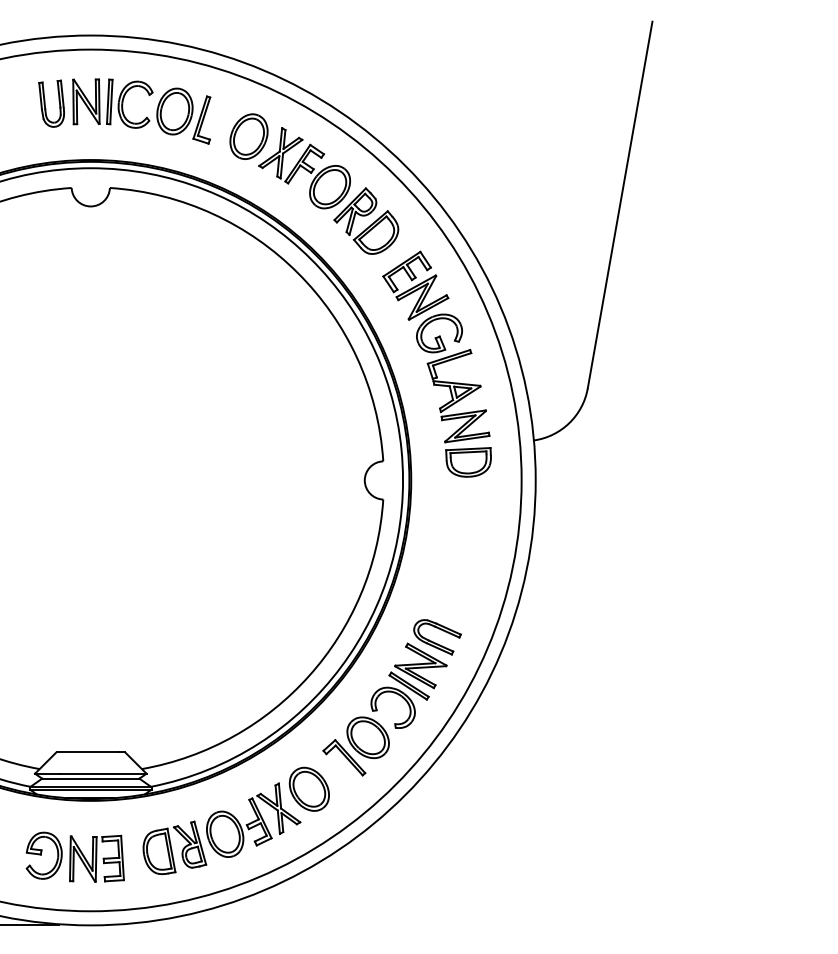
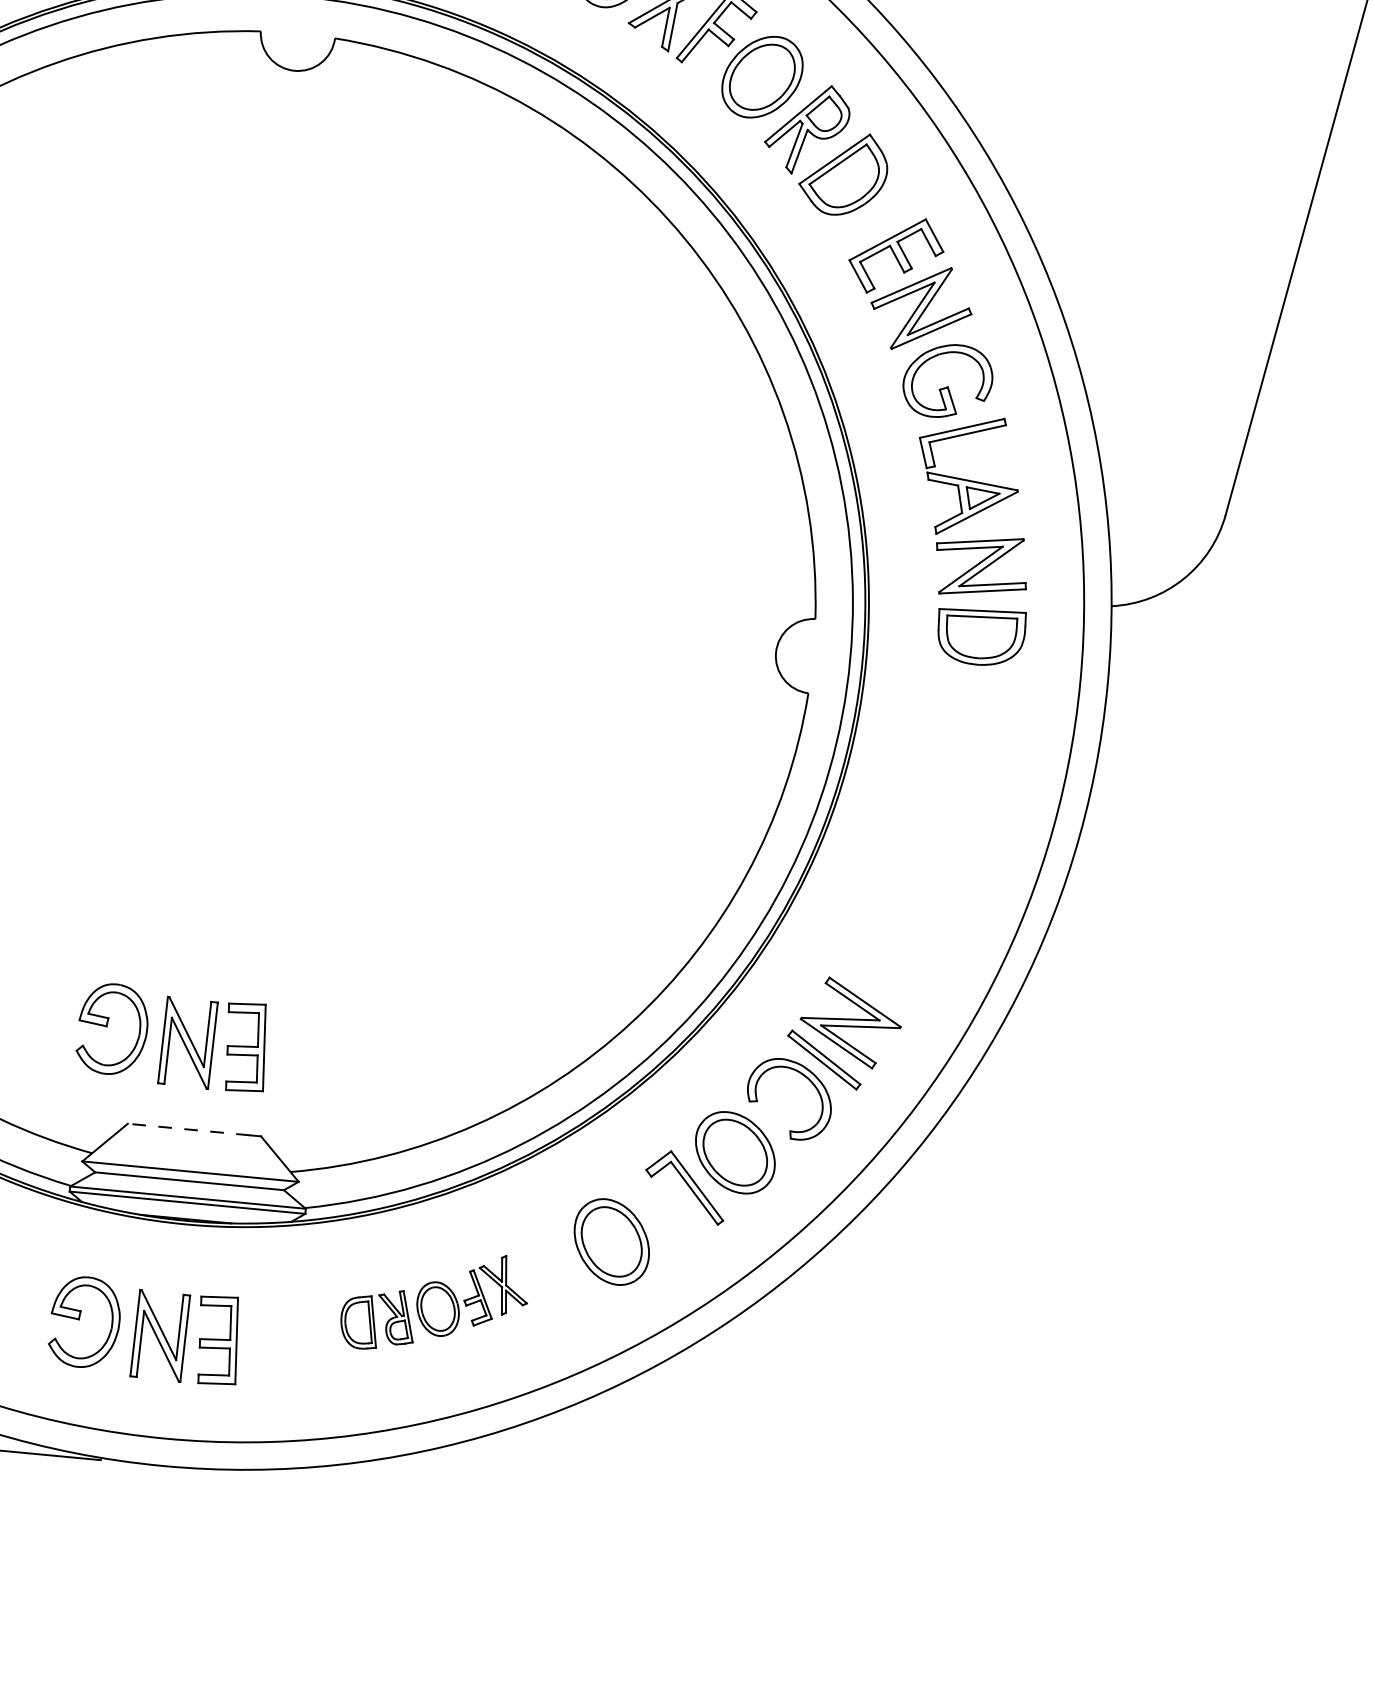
part: (437, 637) -> (888, 970), removed
part: (74, 705) -> (171, 1036), added
line: (87, 752) -> (187, 1129), solid -> dashed
part: (221, 828) -> (434, 1301), size x0.6

